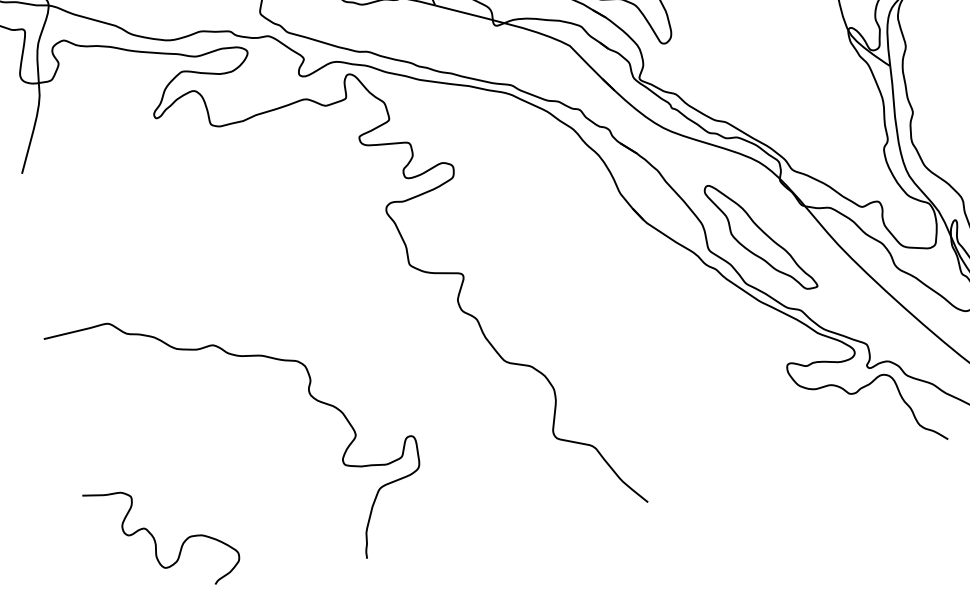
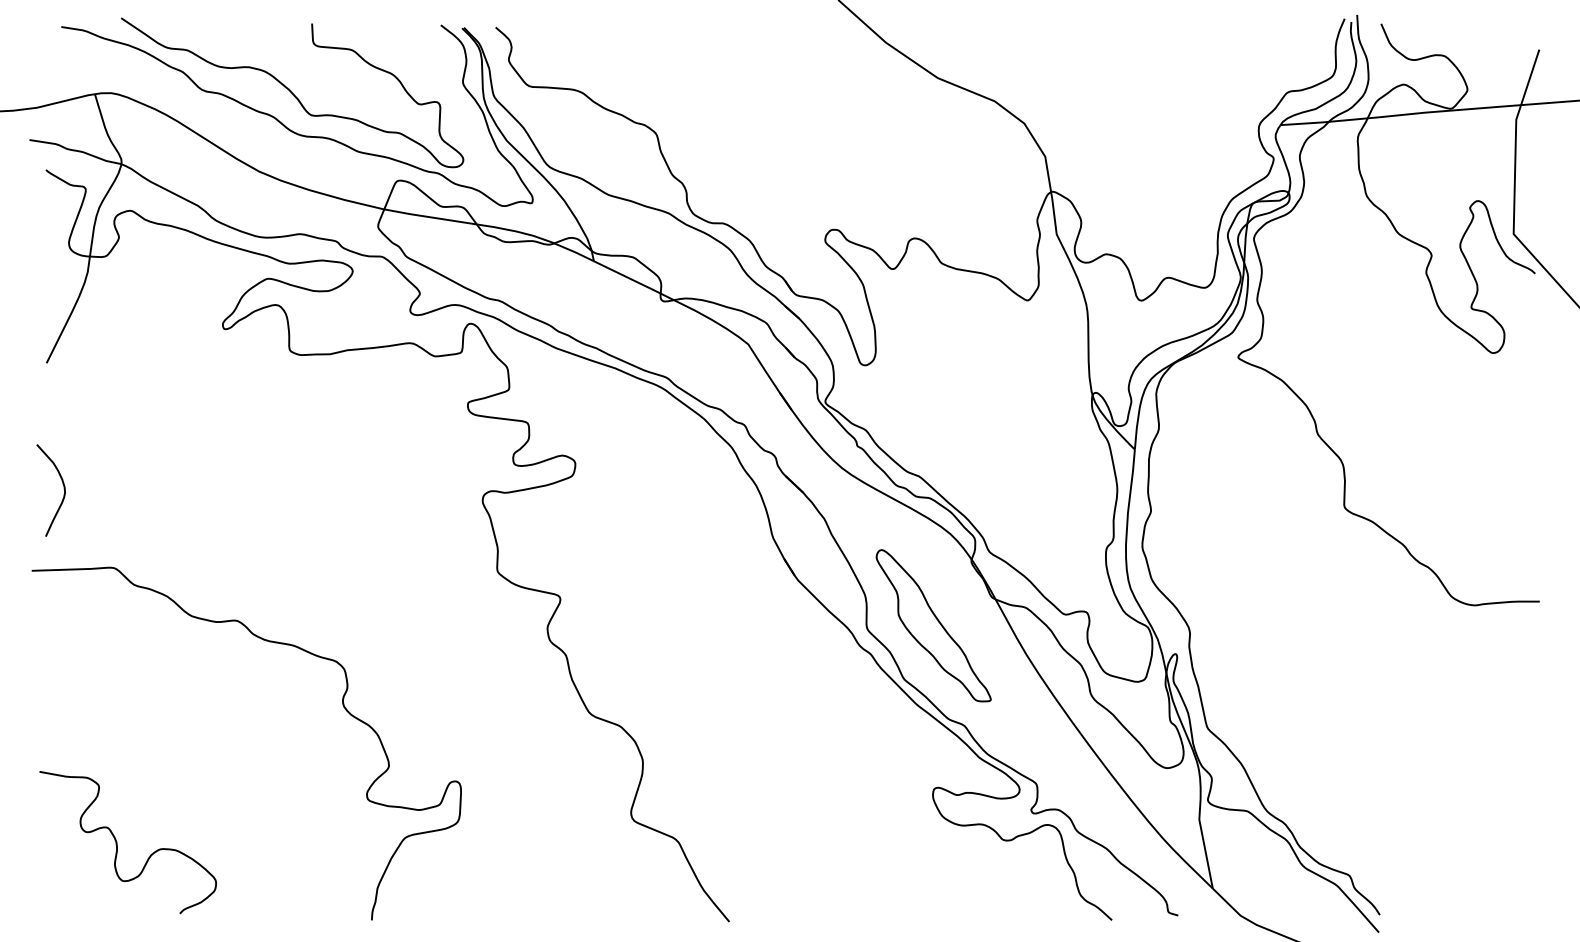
curve: (55, 269) -> (63, 488), added

